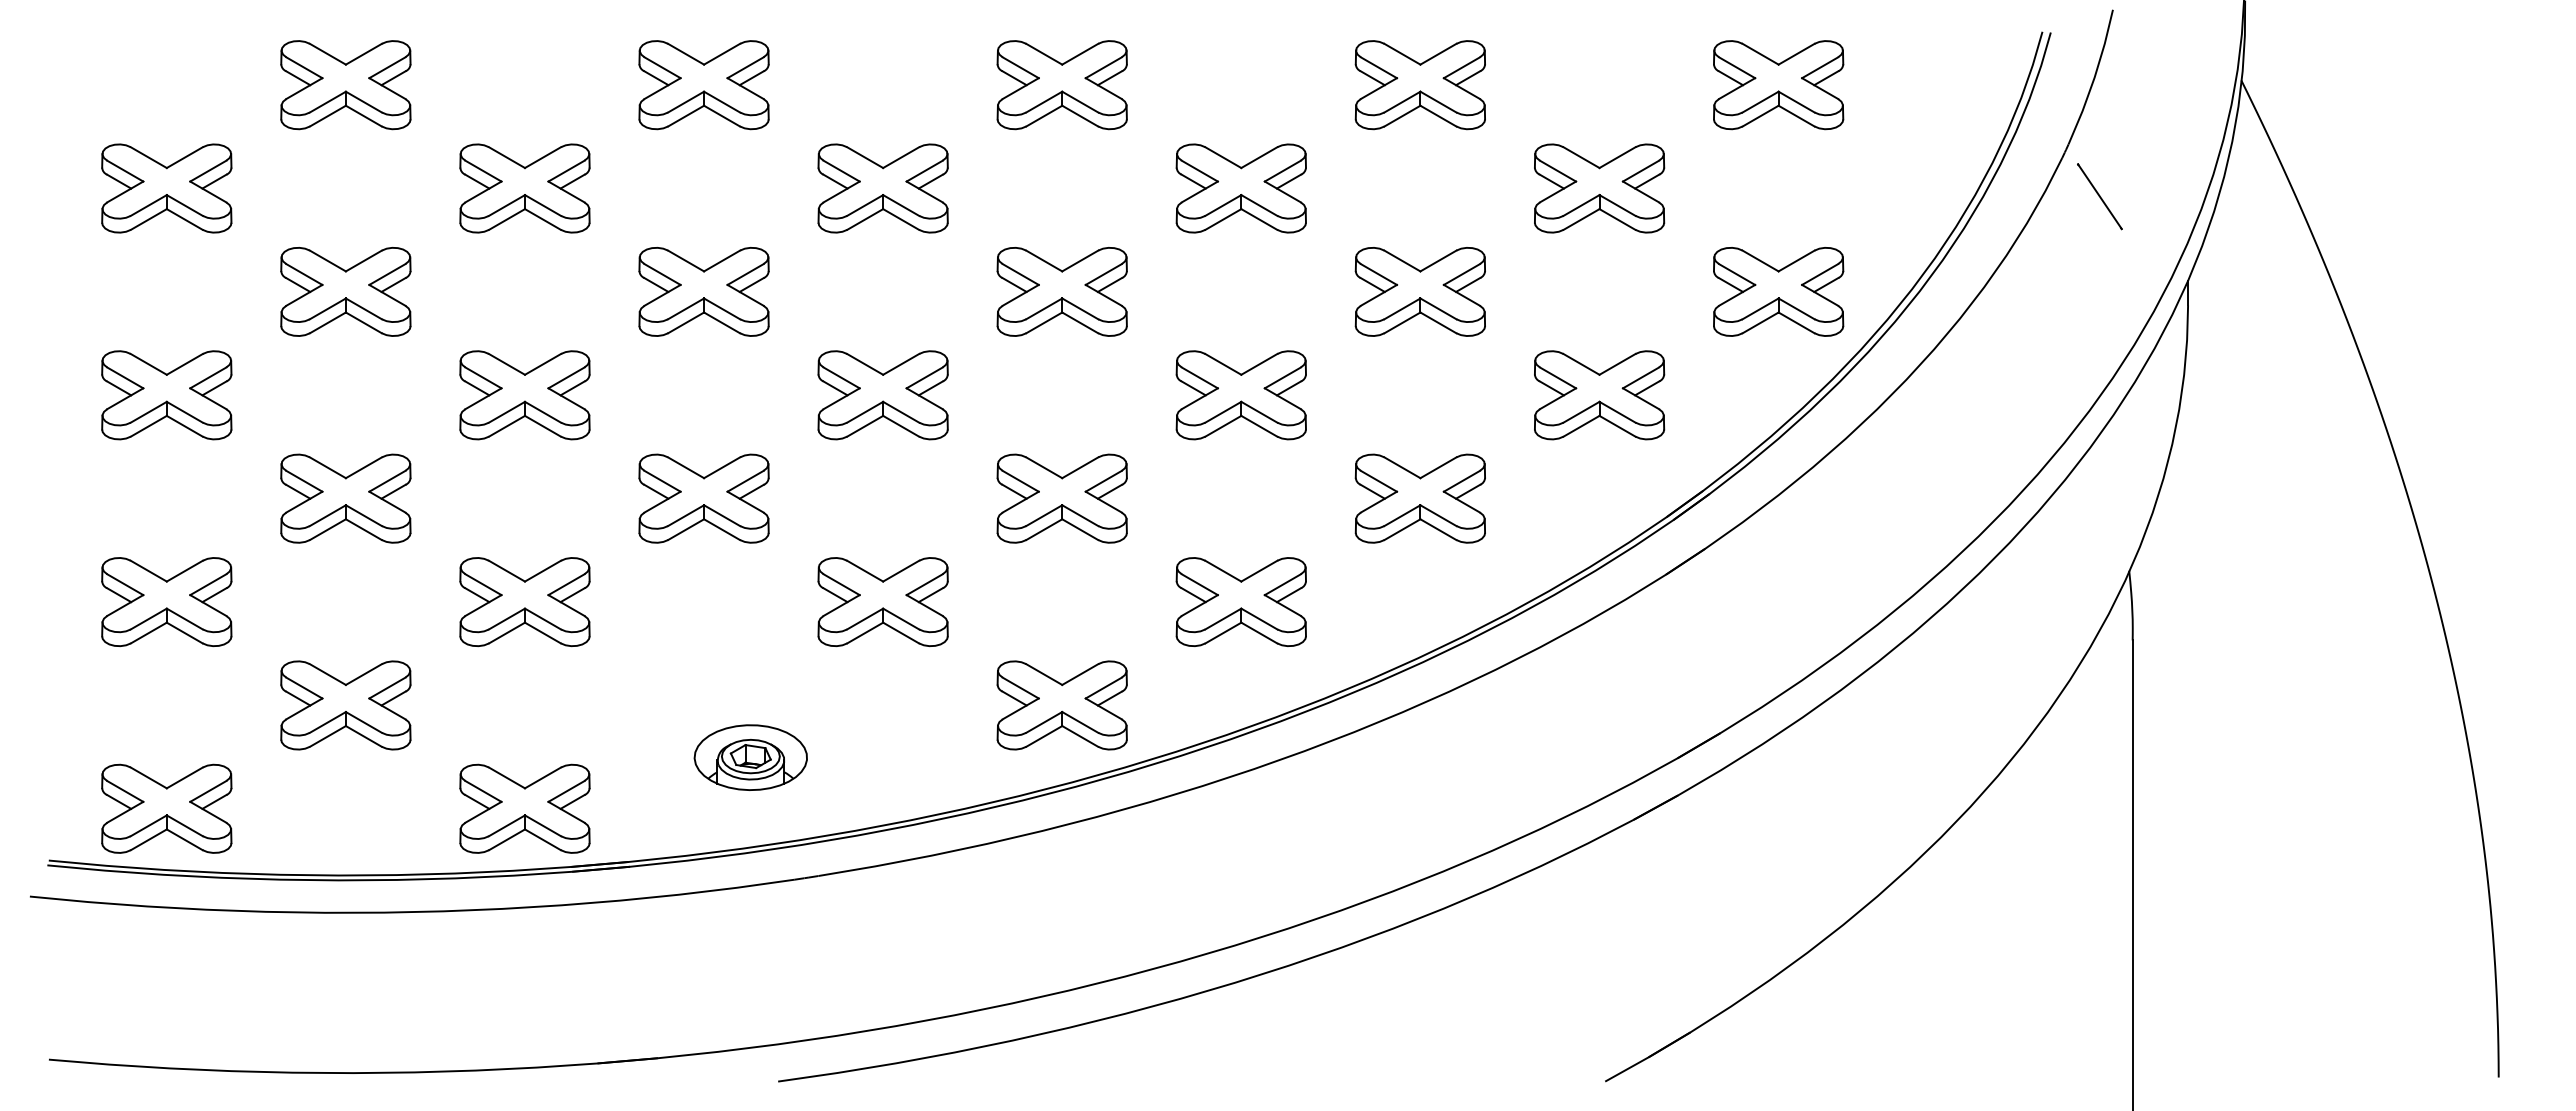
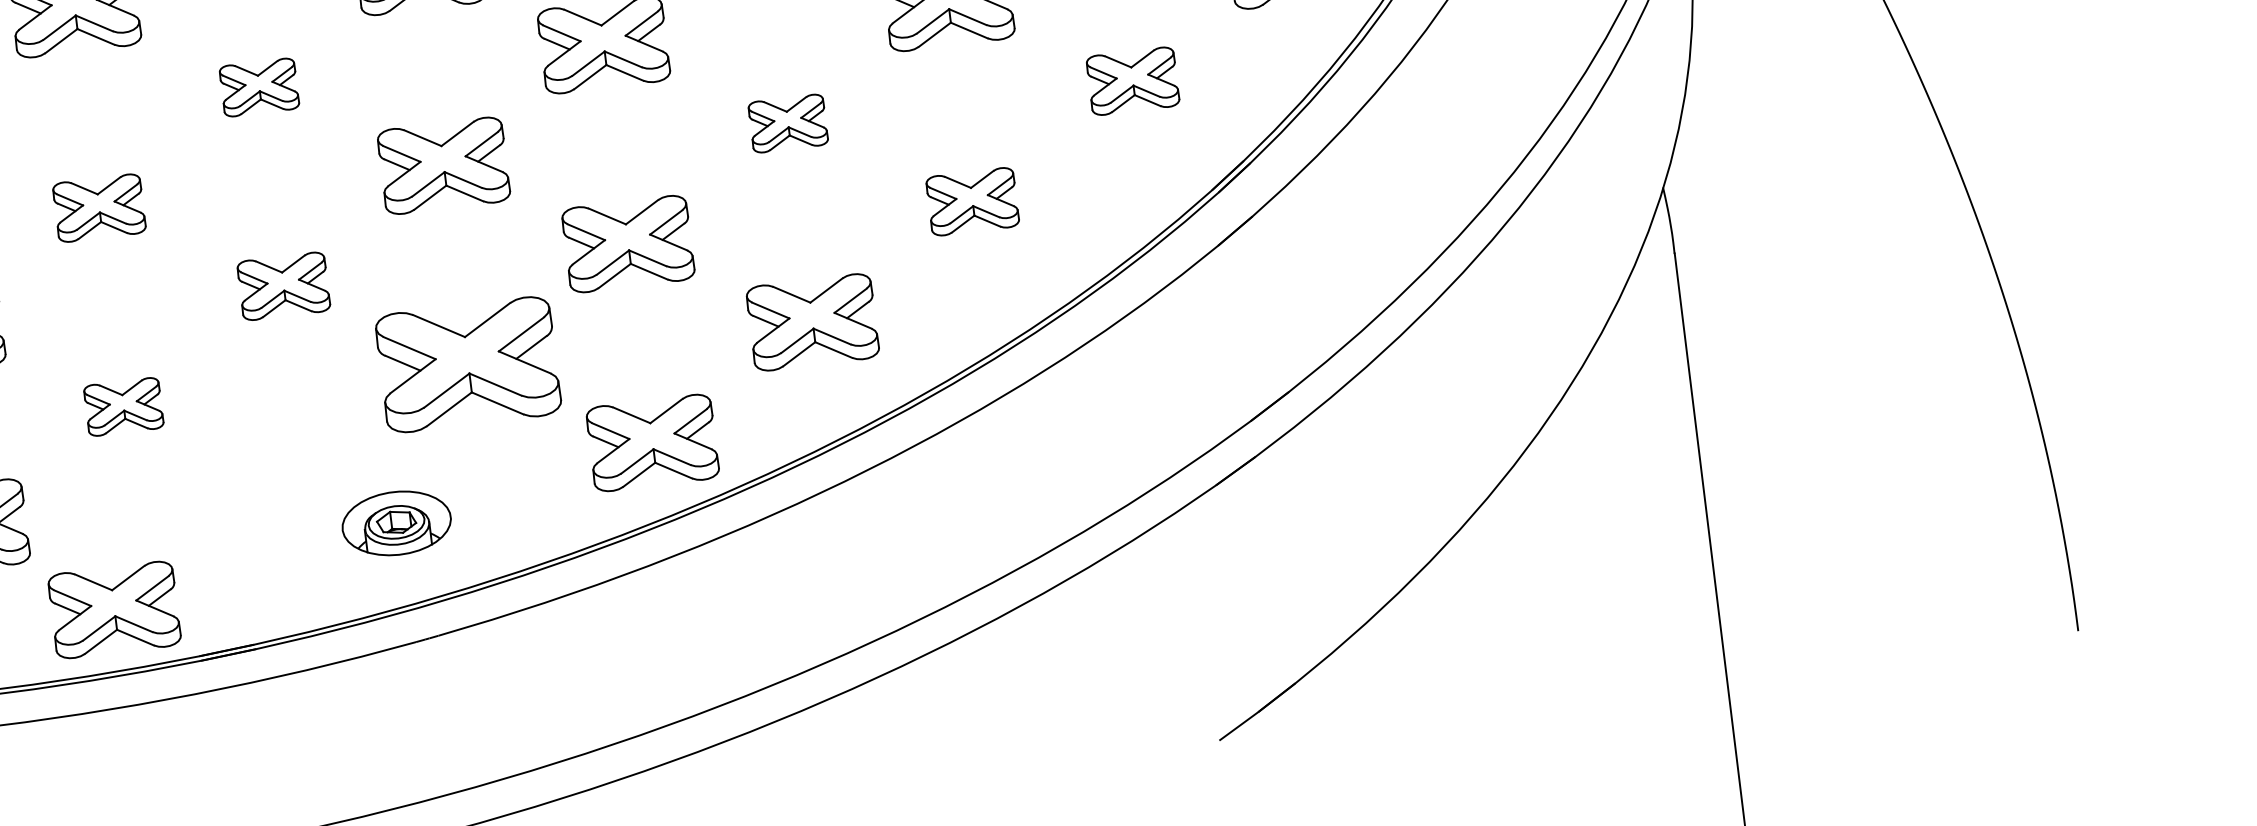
part: (703, 291) -> (258, 87), size x0.6
part: (524, 395) -> (98, 208), size x0.7
part: (1240, 395) -> (787, 123), size x0.6
part: (1599, 395) -> (1132, 81), size x0.7
part: (703, 498) -> (283, 286), size x0.7
part: (1419, 498) -> (971, 201), size x0.7
part: (524, 601) -> (123, 406), size x0.6
part: (882, 601) -> (467, 364), size x1.4
part: (750, 757) -> (396, 523), moved
part: (524, 808) -> (114, 609), moved

